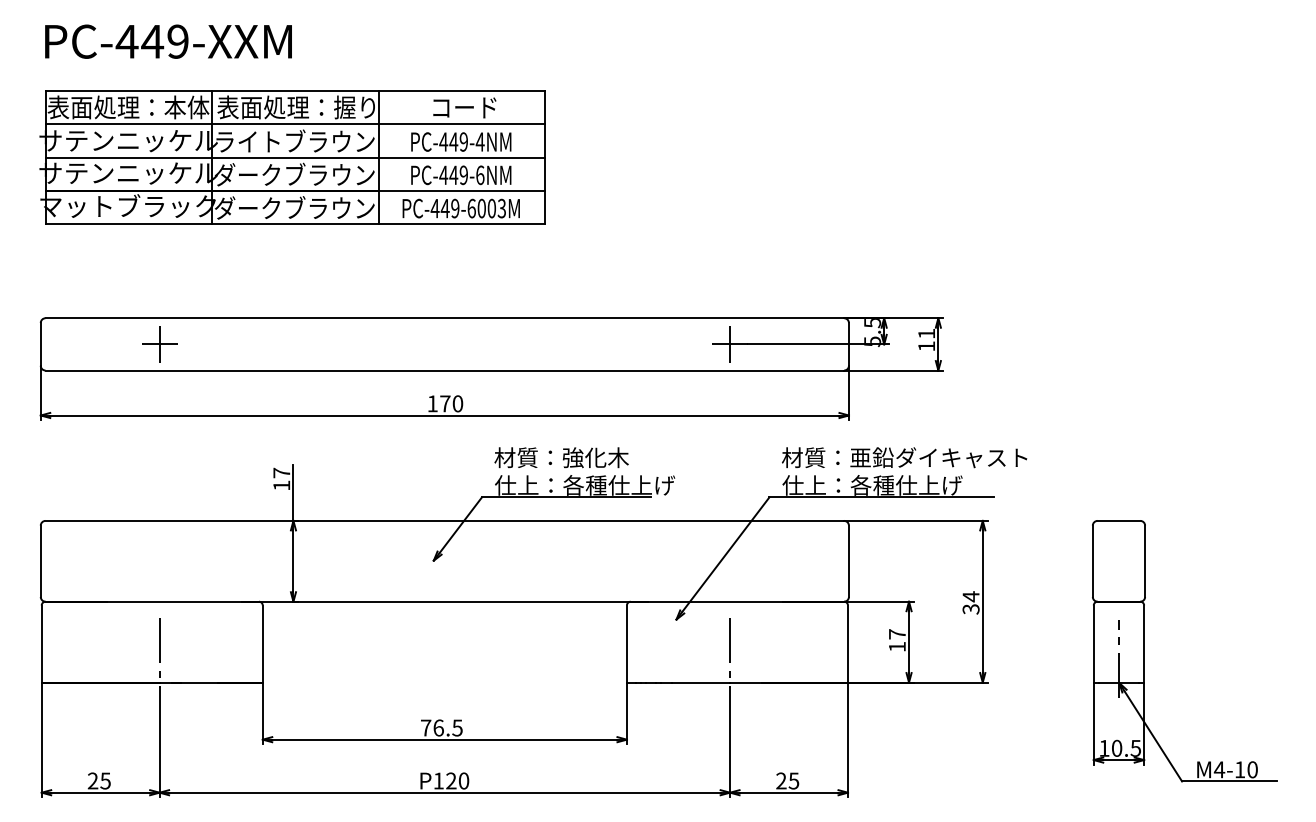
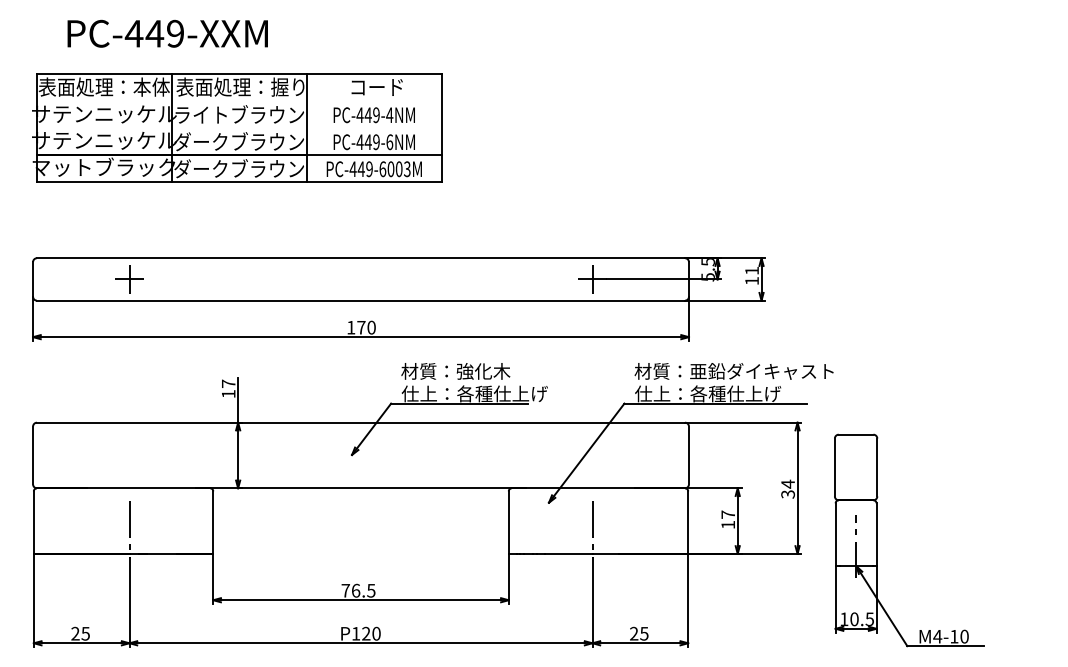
text: (168, 41) -> (167, 33), moved
line: (295, 123) -> (239, 100), removed
line: (295, 157) -> (239, 127), removed
part: (1145, 651) -> (877, 540), moved

